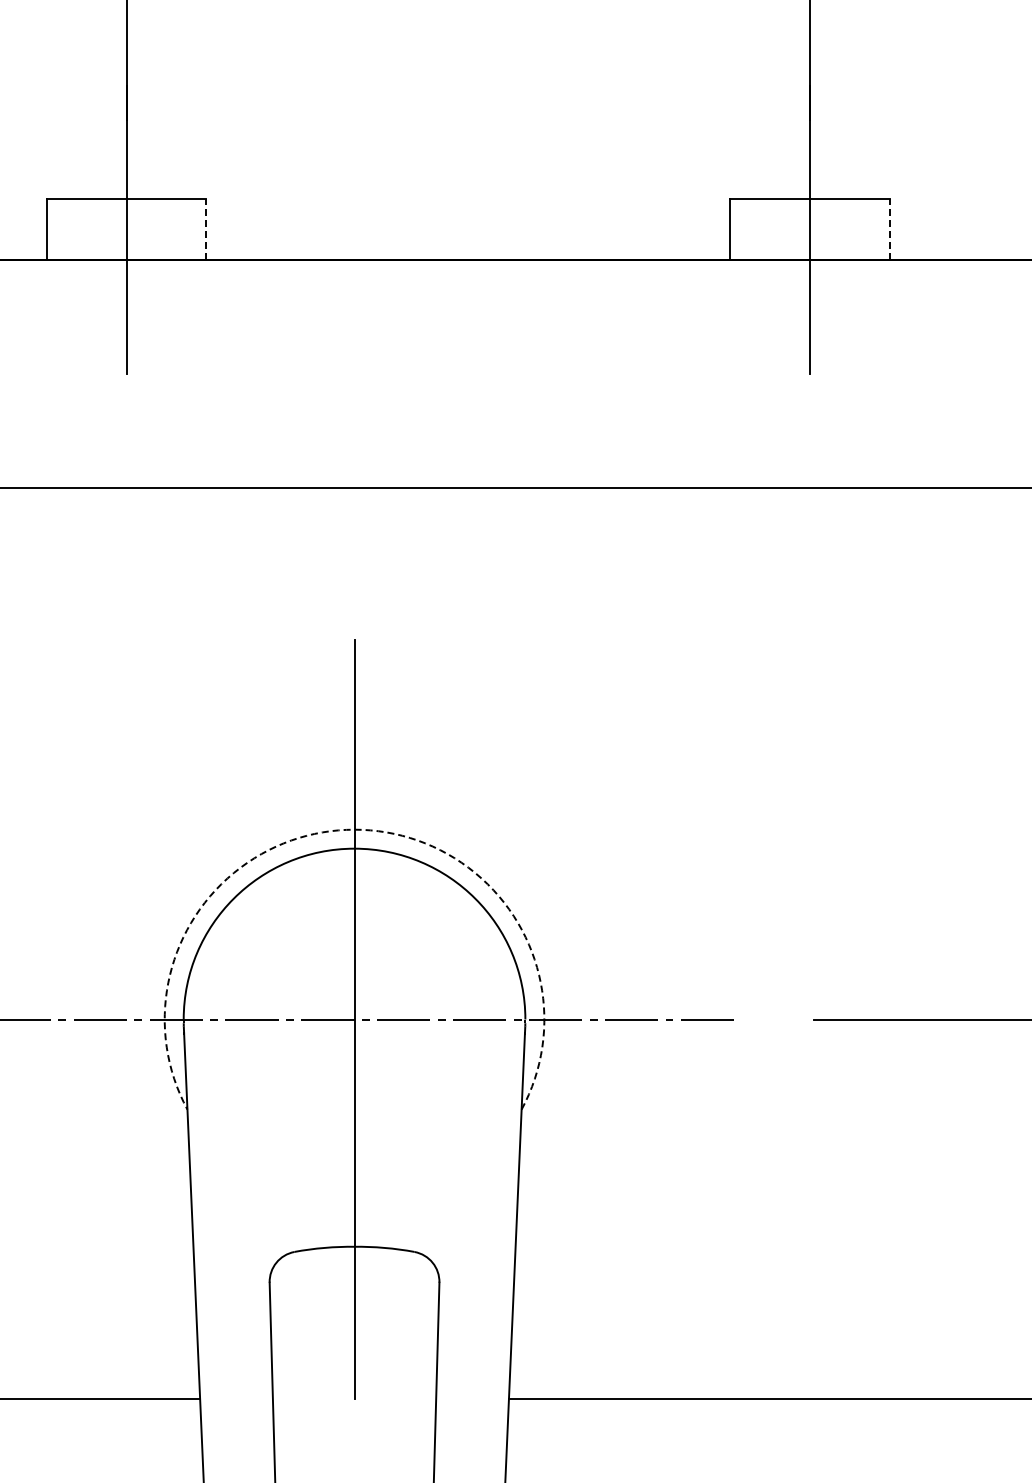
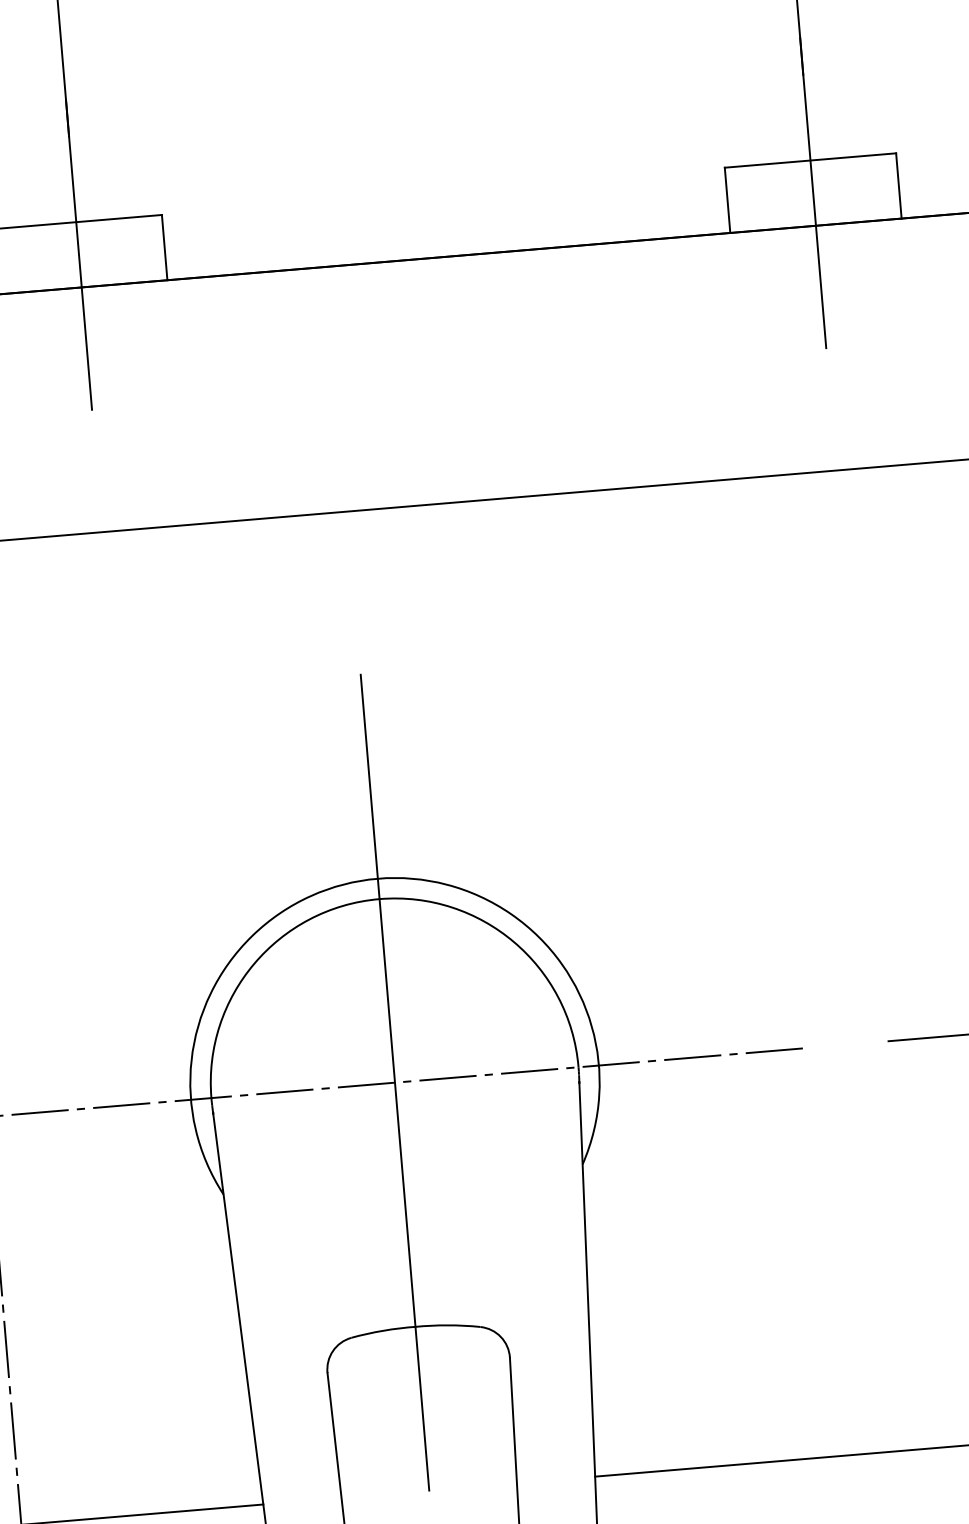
line: (206, 229) -> (164, 247), dashed -> solid
line: (889, 229) -> (898, 185), dashed -> solid
arc: (354, 829) -> (377, 878), dashed -> solid

